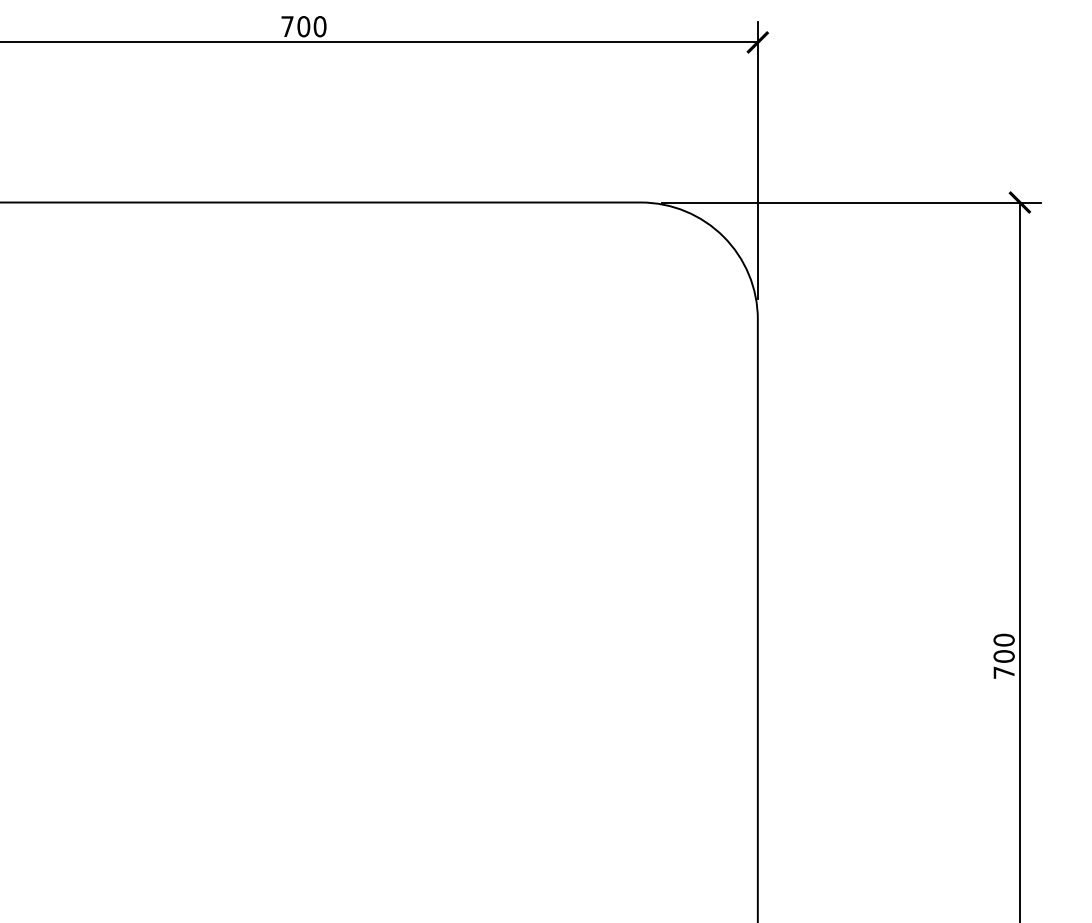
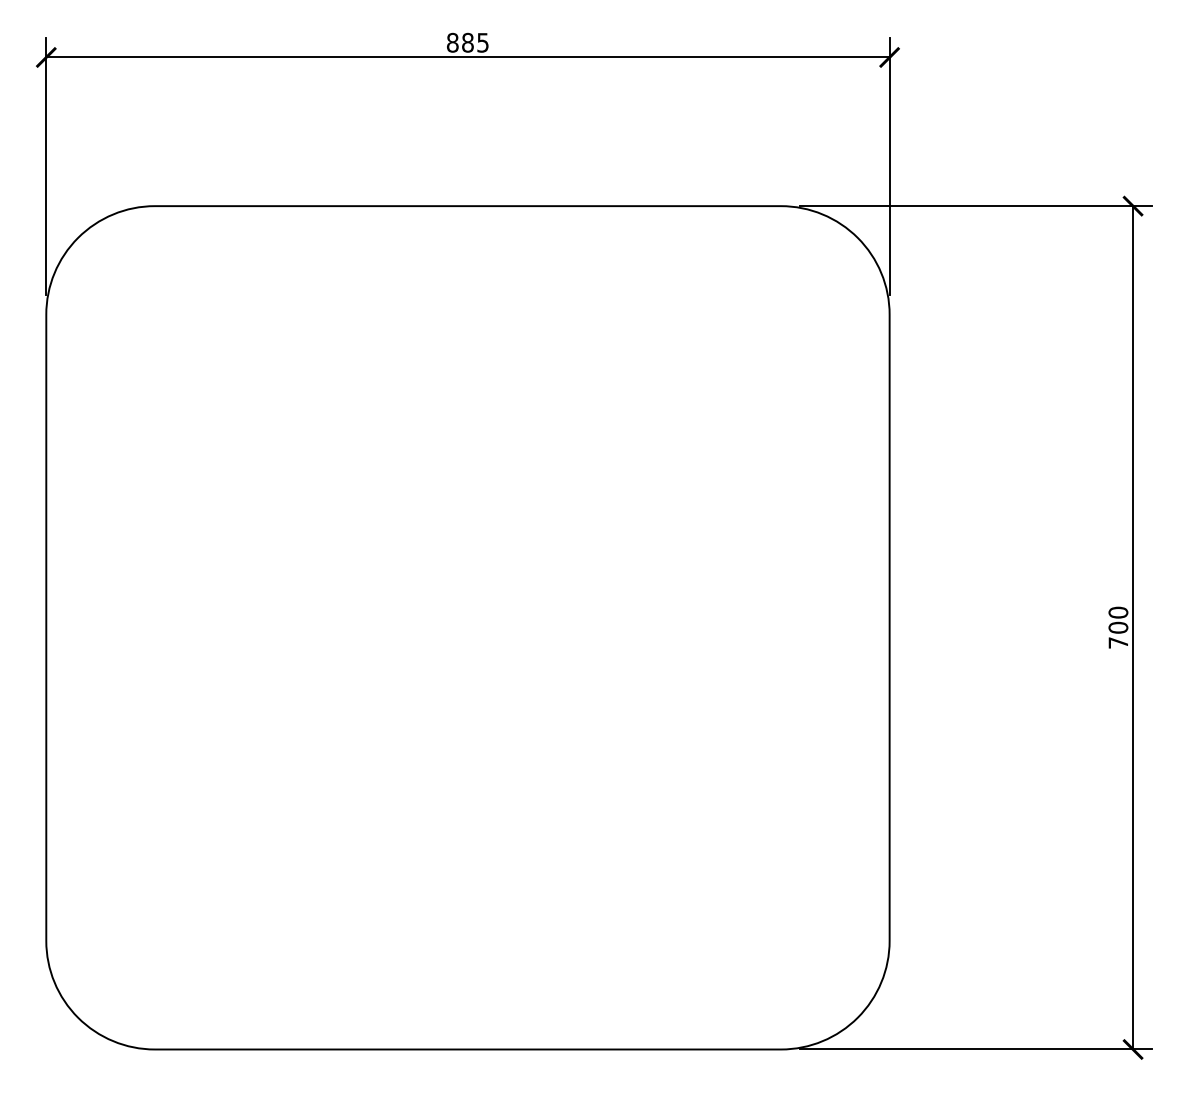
text: (303, 26) -> (467, 42), 700 -> 885

